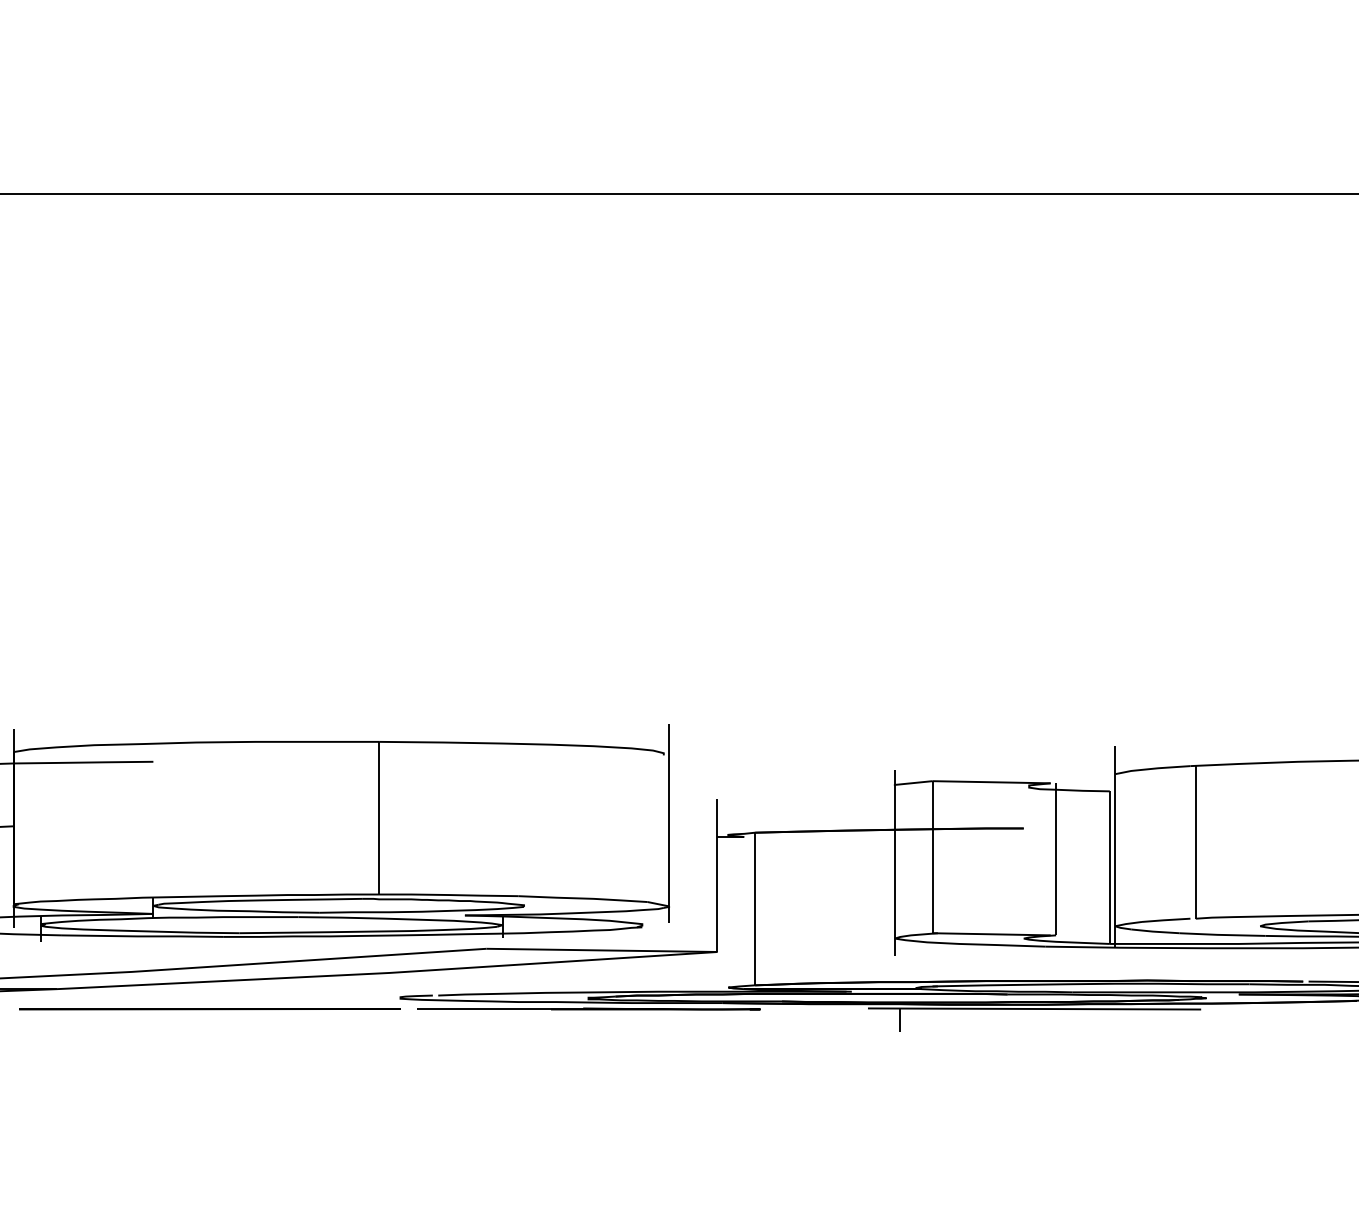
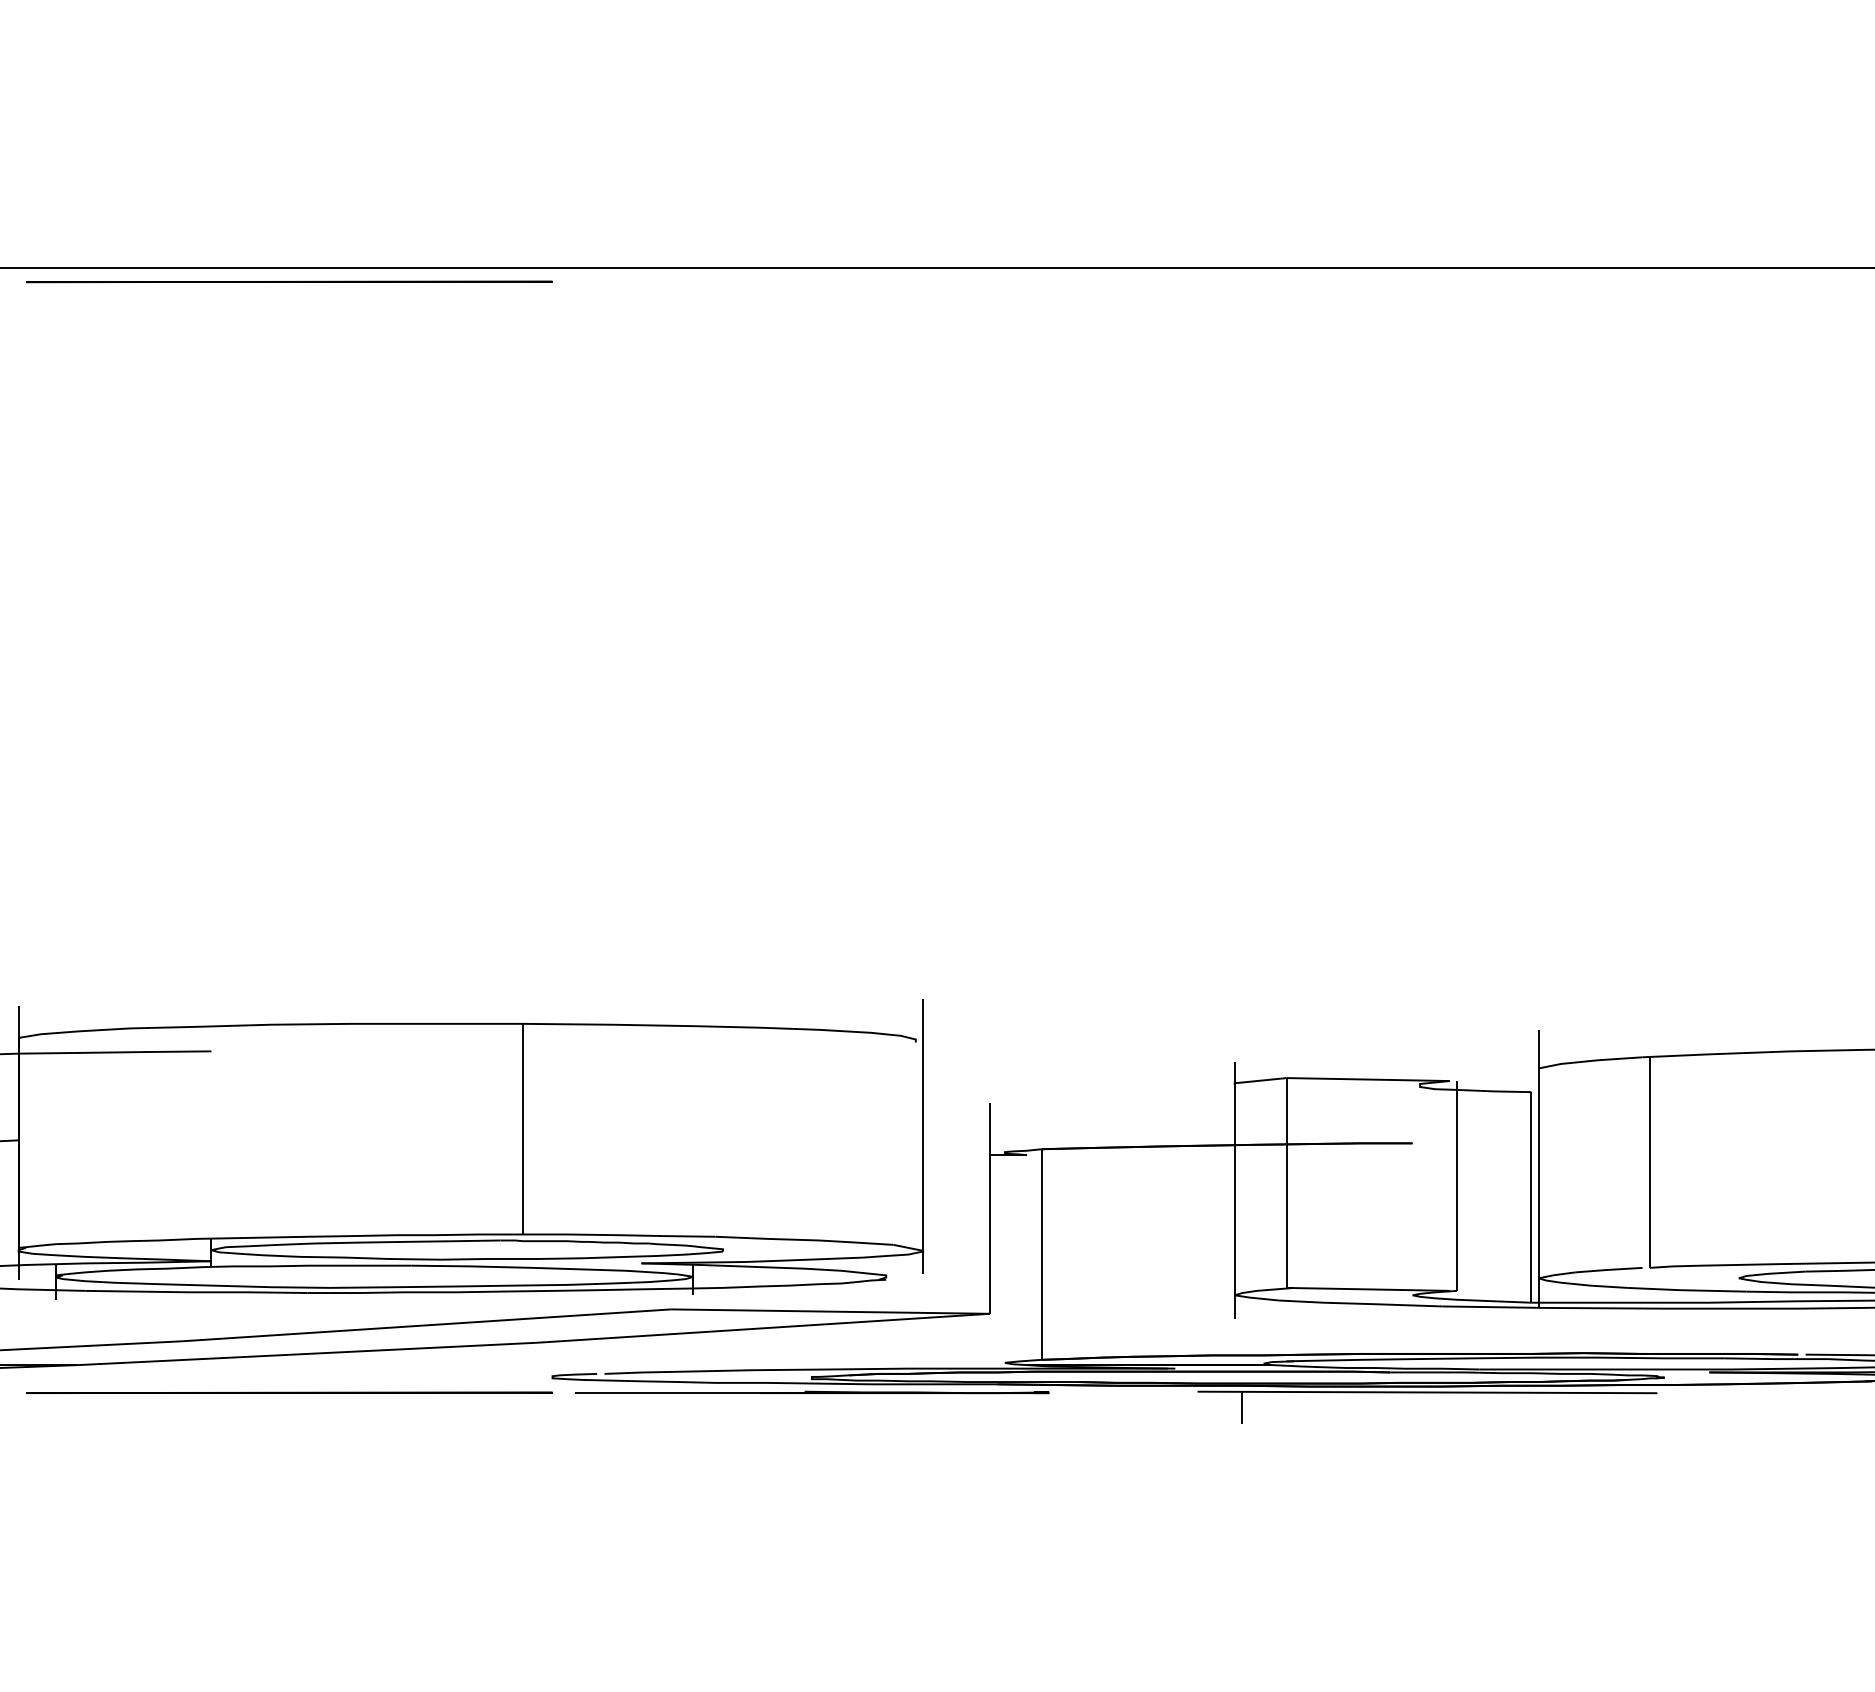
line: (209, 204) -> (288, 282), added

